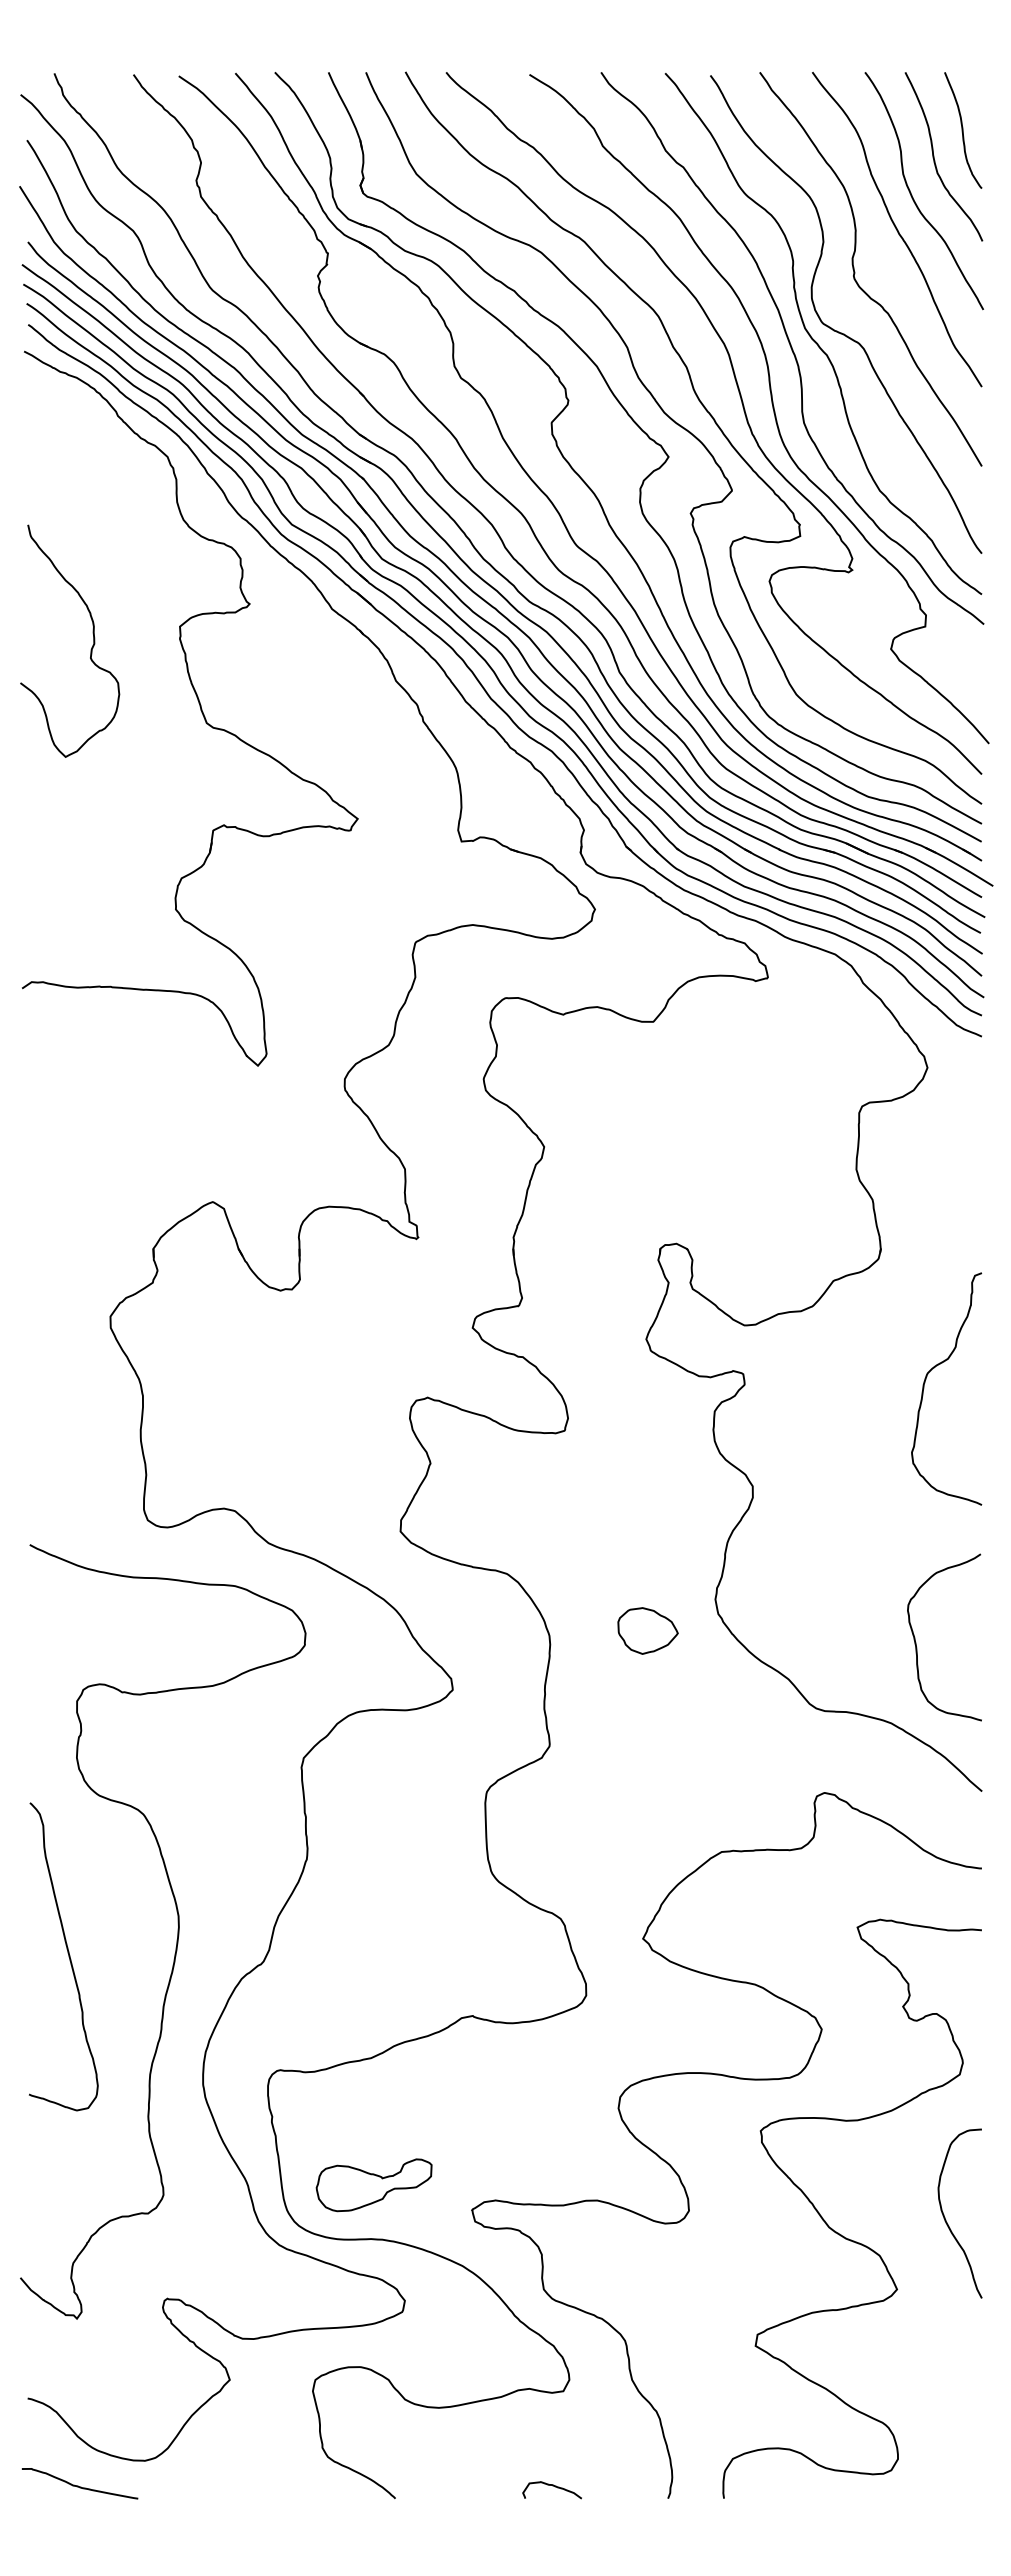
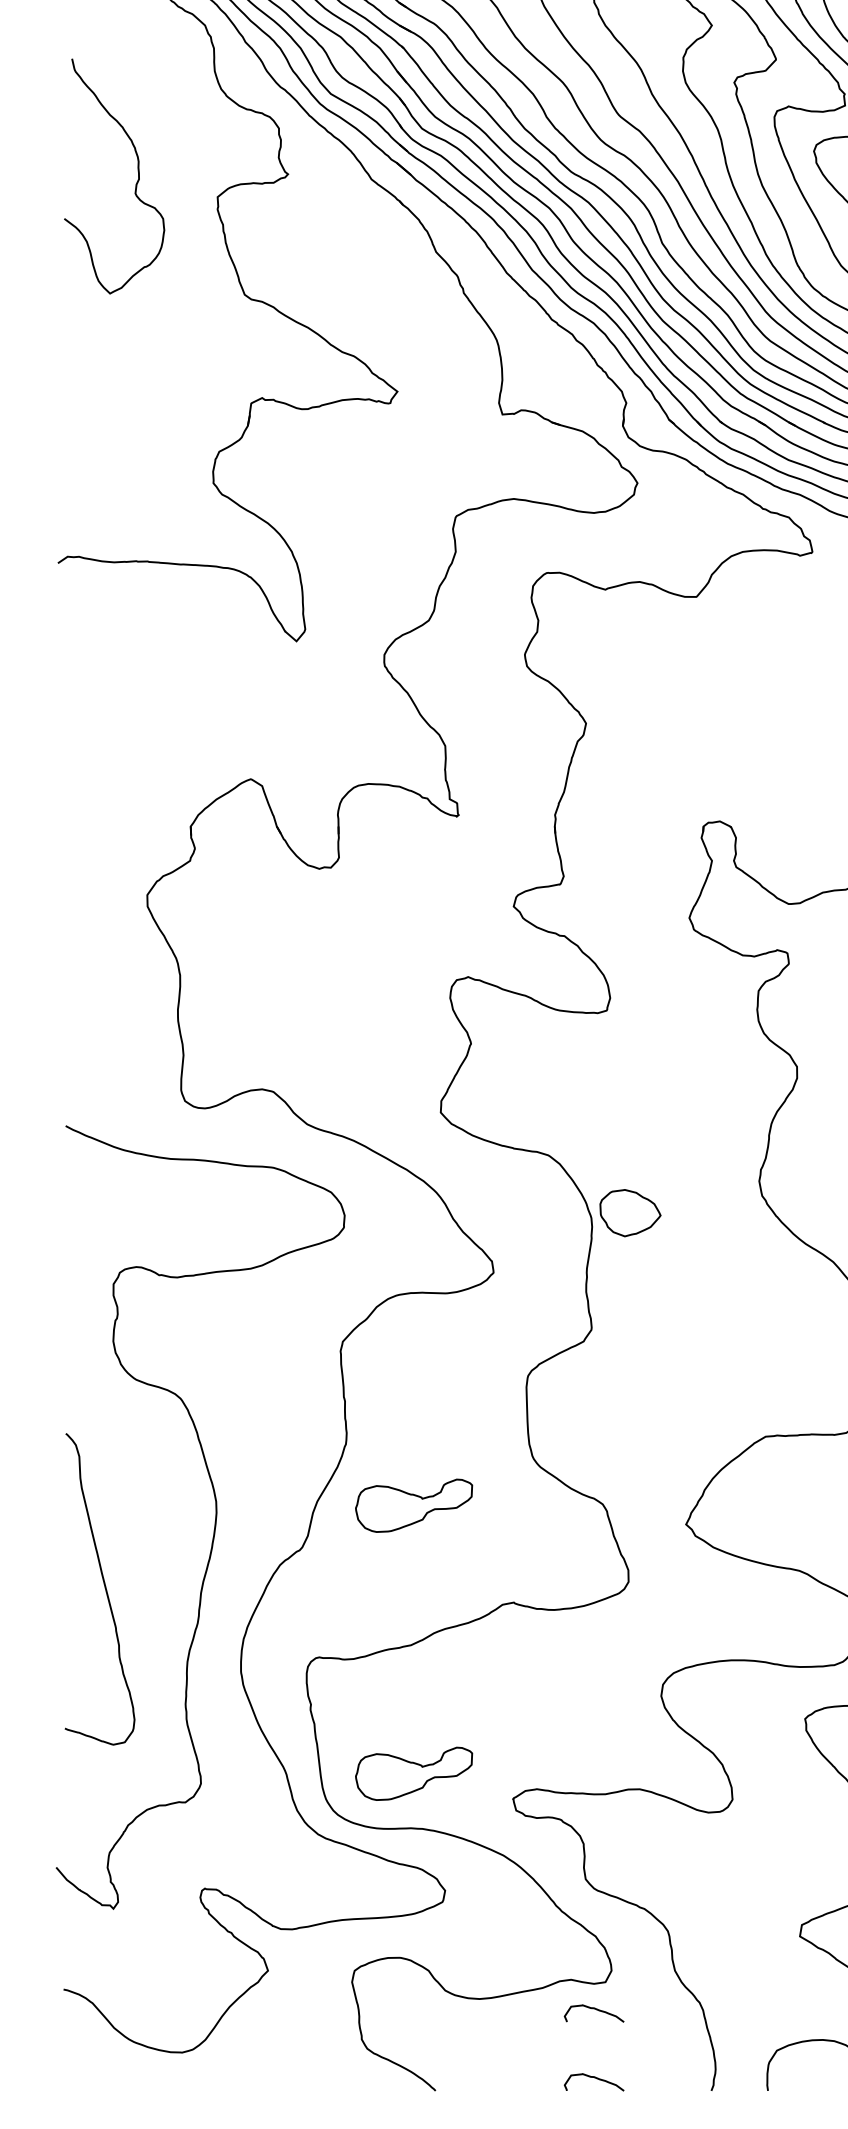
curve: (90, 649) -> (135, 184), moved
part: (647, 1630) -> (629, 1212), moved
part: (373, 1920) -> (413, 1506), added
curve: (67, 1953) -> (103, 1585), moved
curve: (552, 2418) -> (594, 2009), added
curve: (78, 2485) -> (114, 2077), removed

